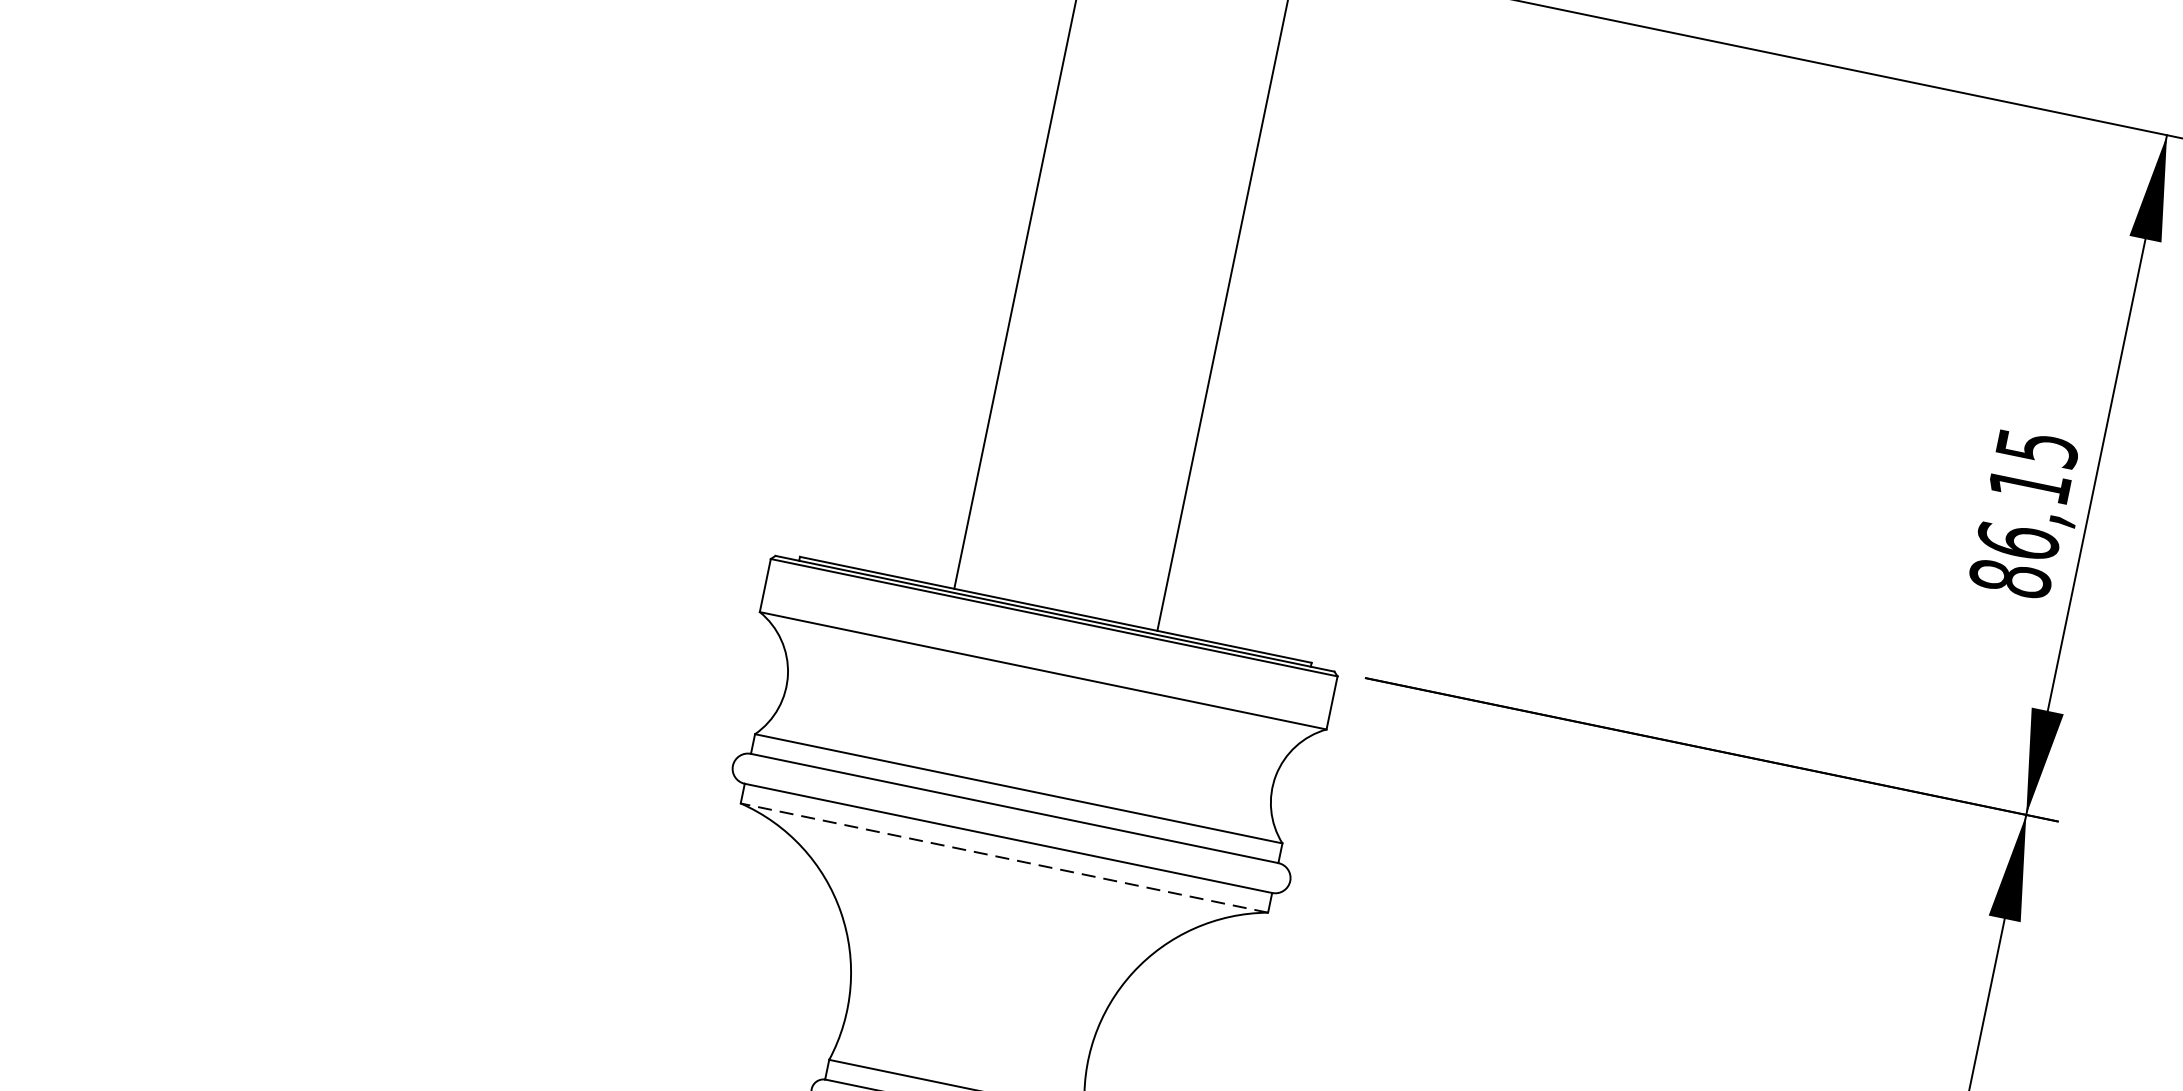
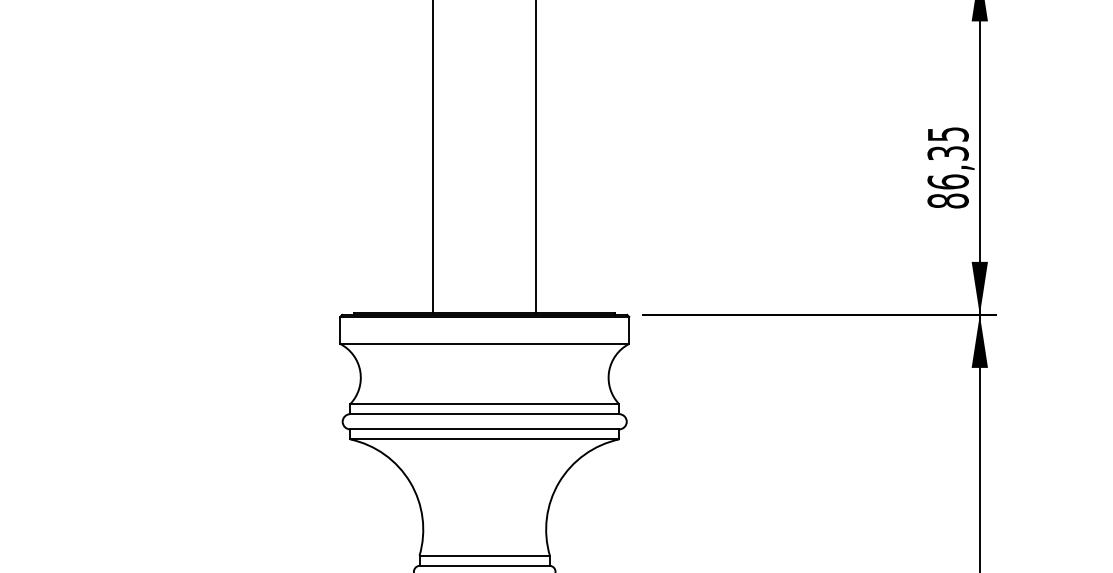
text: (2028, 485) -> (947, 153), 86,15 -> 86,35
line: (1003, 858) -> (484, 439), dashed -> solid

